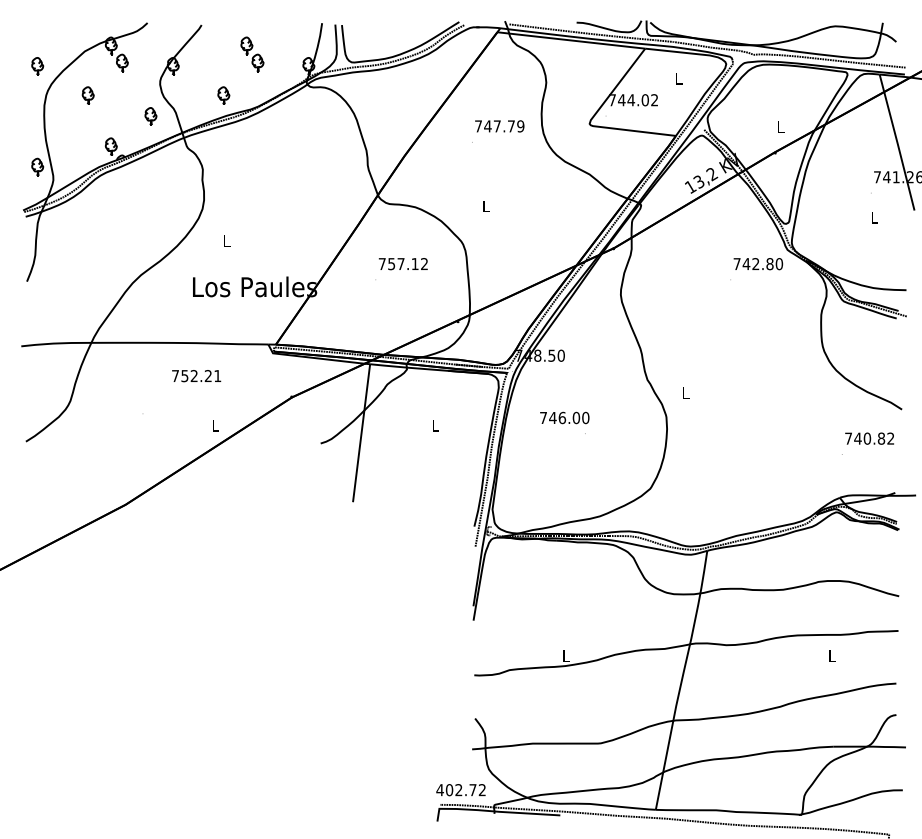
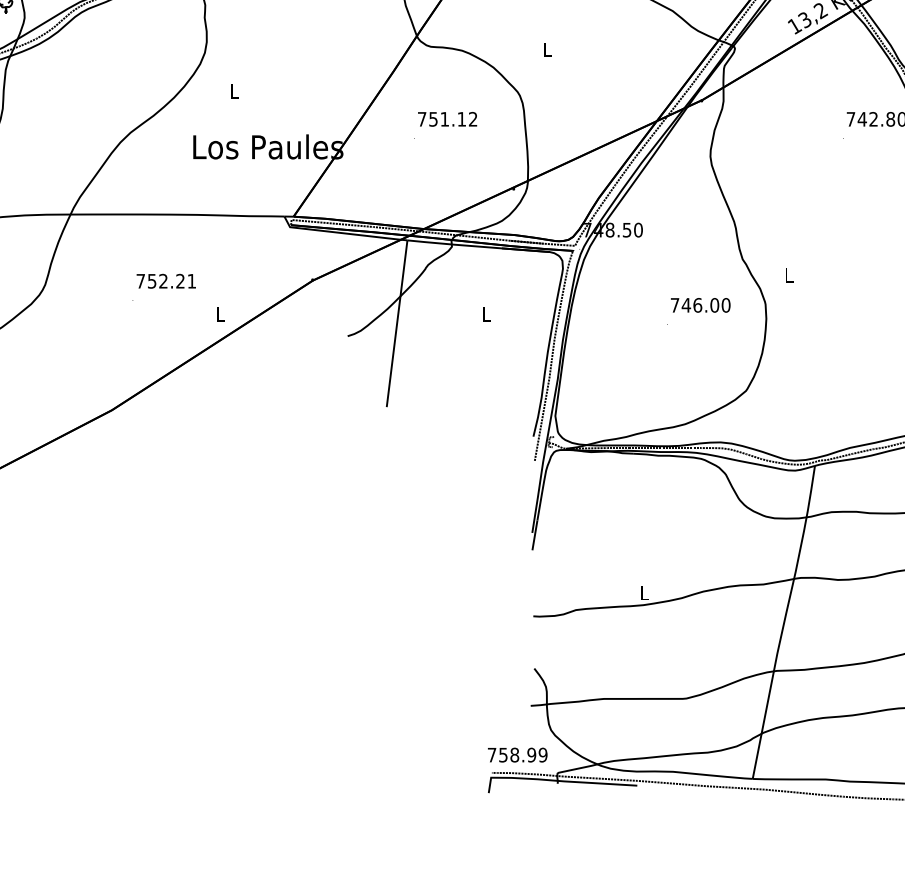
text: (400, 263) -> (444, 118), 757.12 -> 751.12
text: (196, 376) -> (166, 281), moved
text: (564, 417) -> (700, 304), moved
text: (460, 790) -> (516, 755), 402.72 -> 758.99

